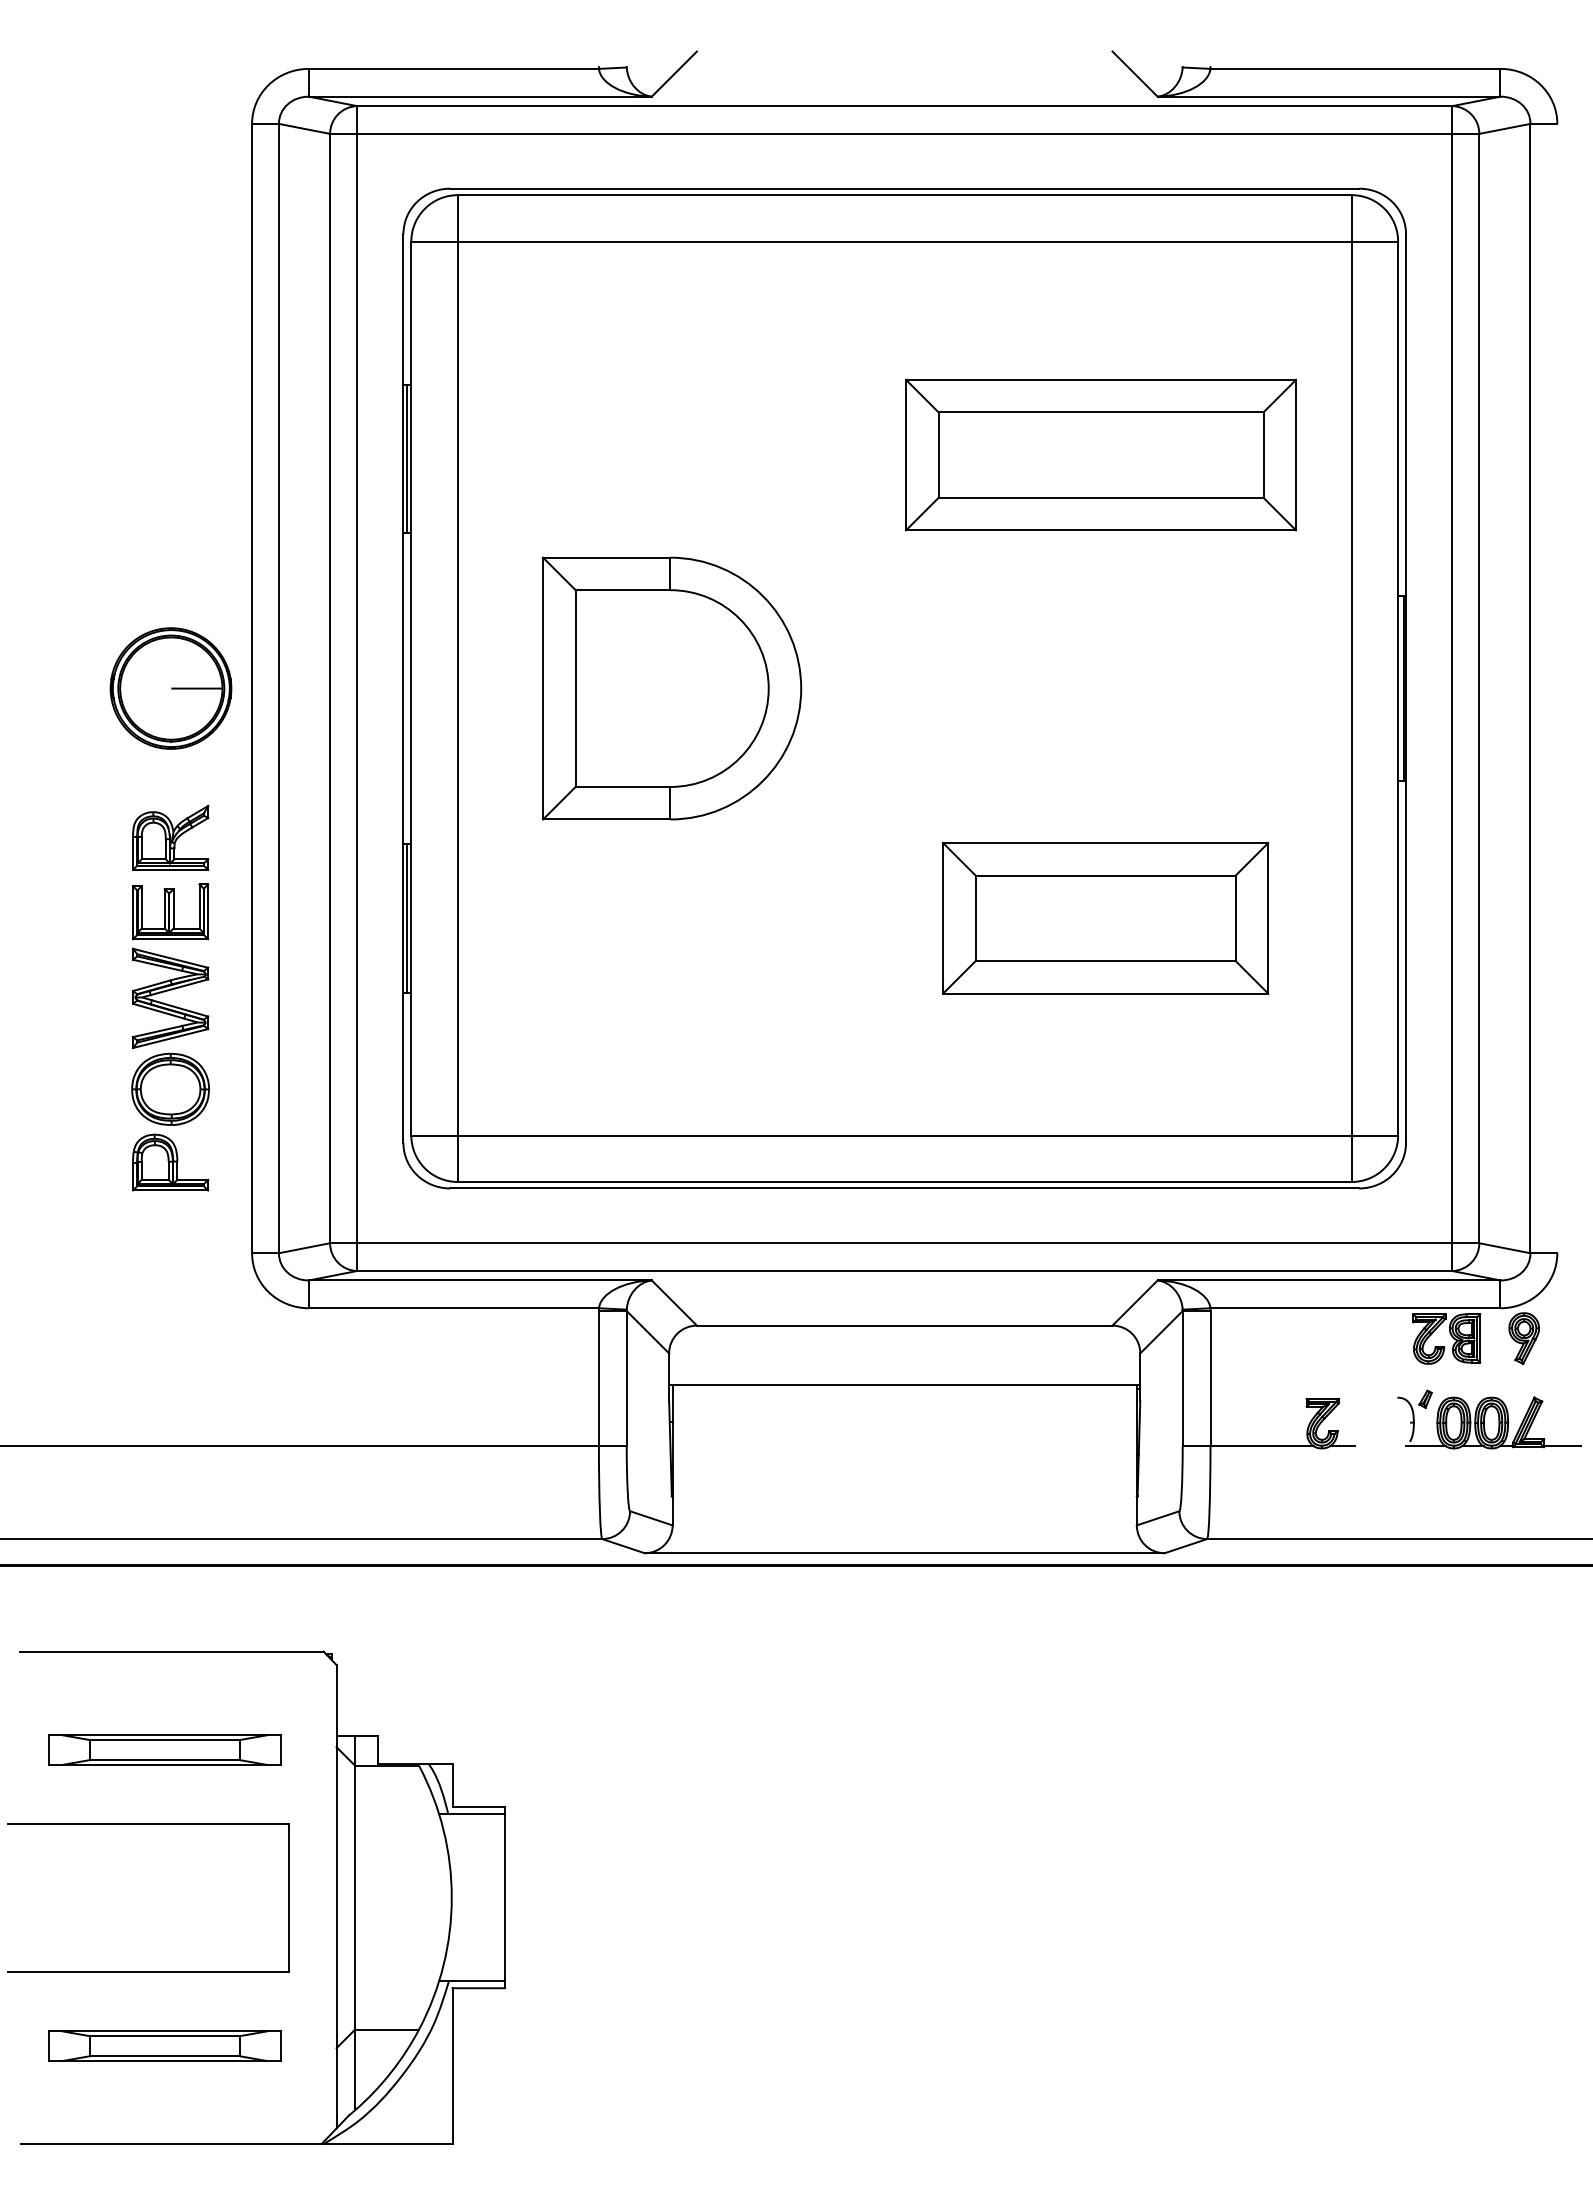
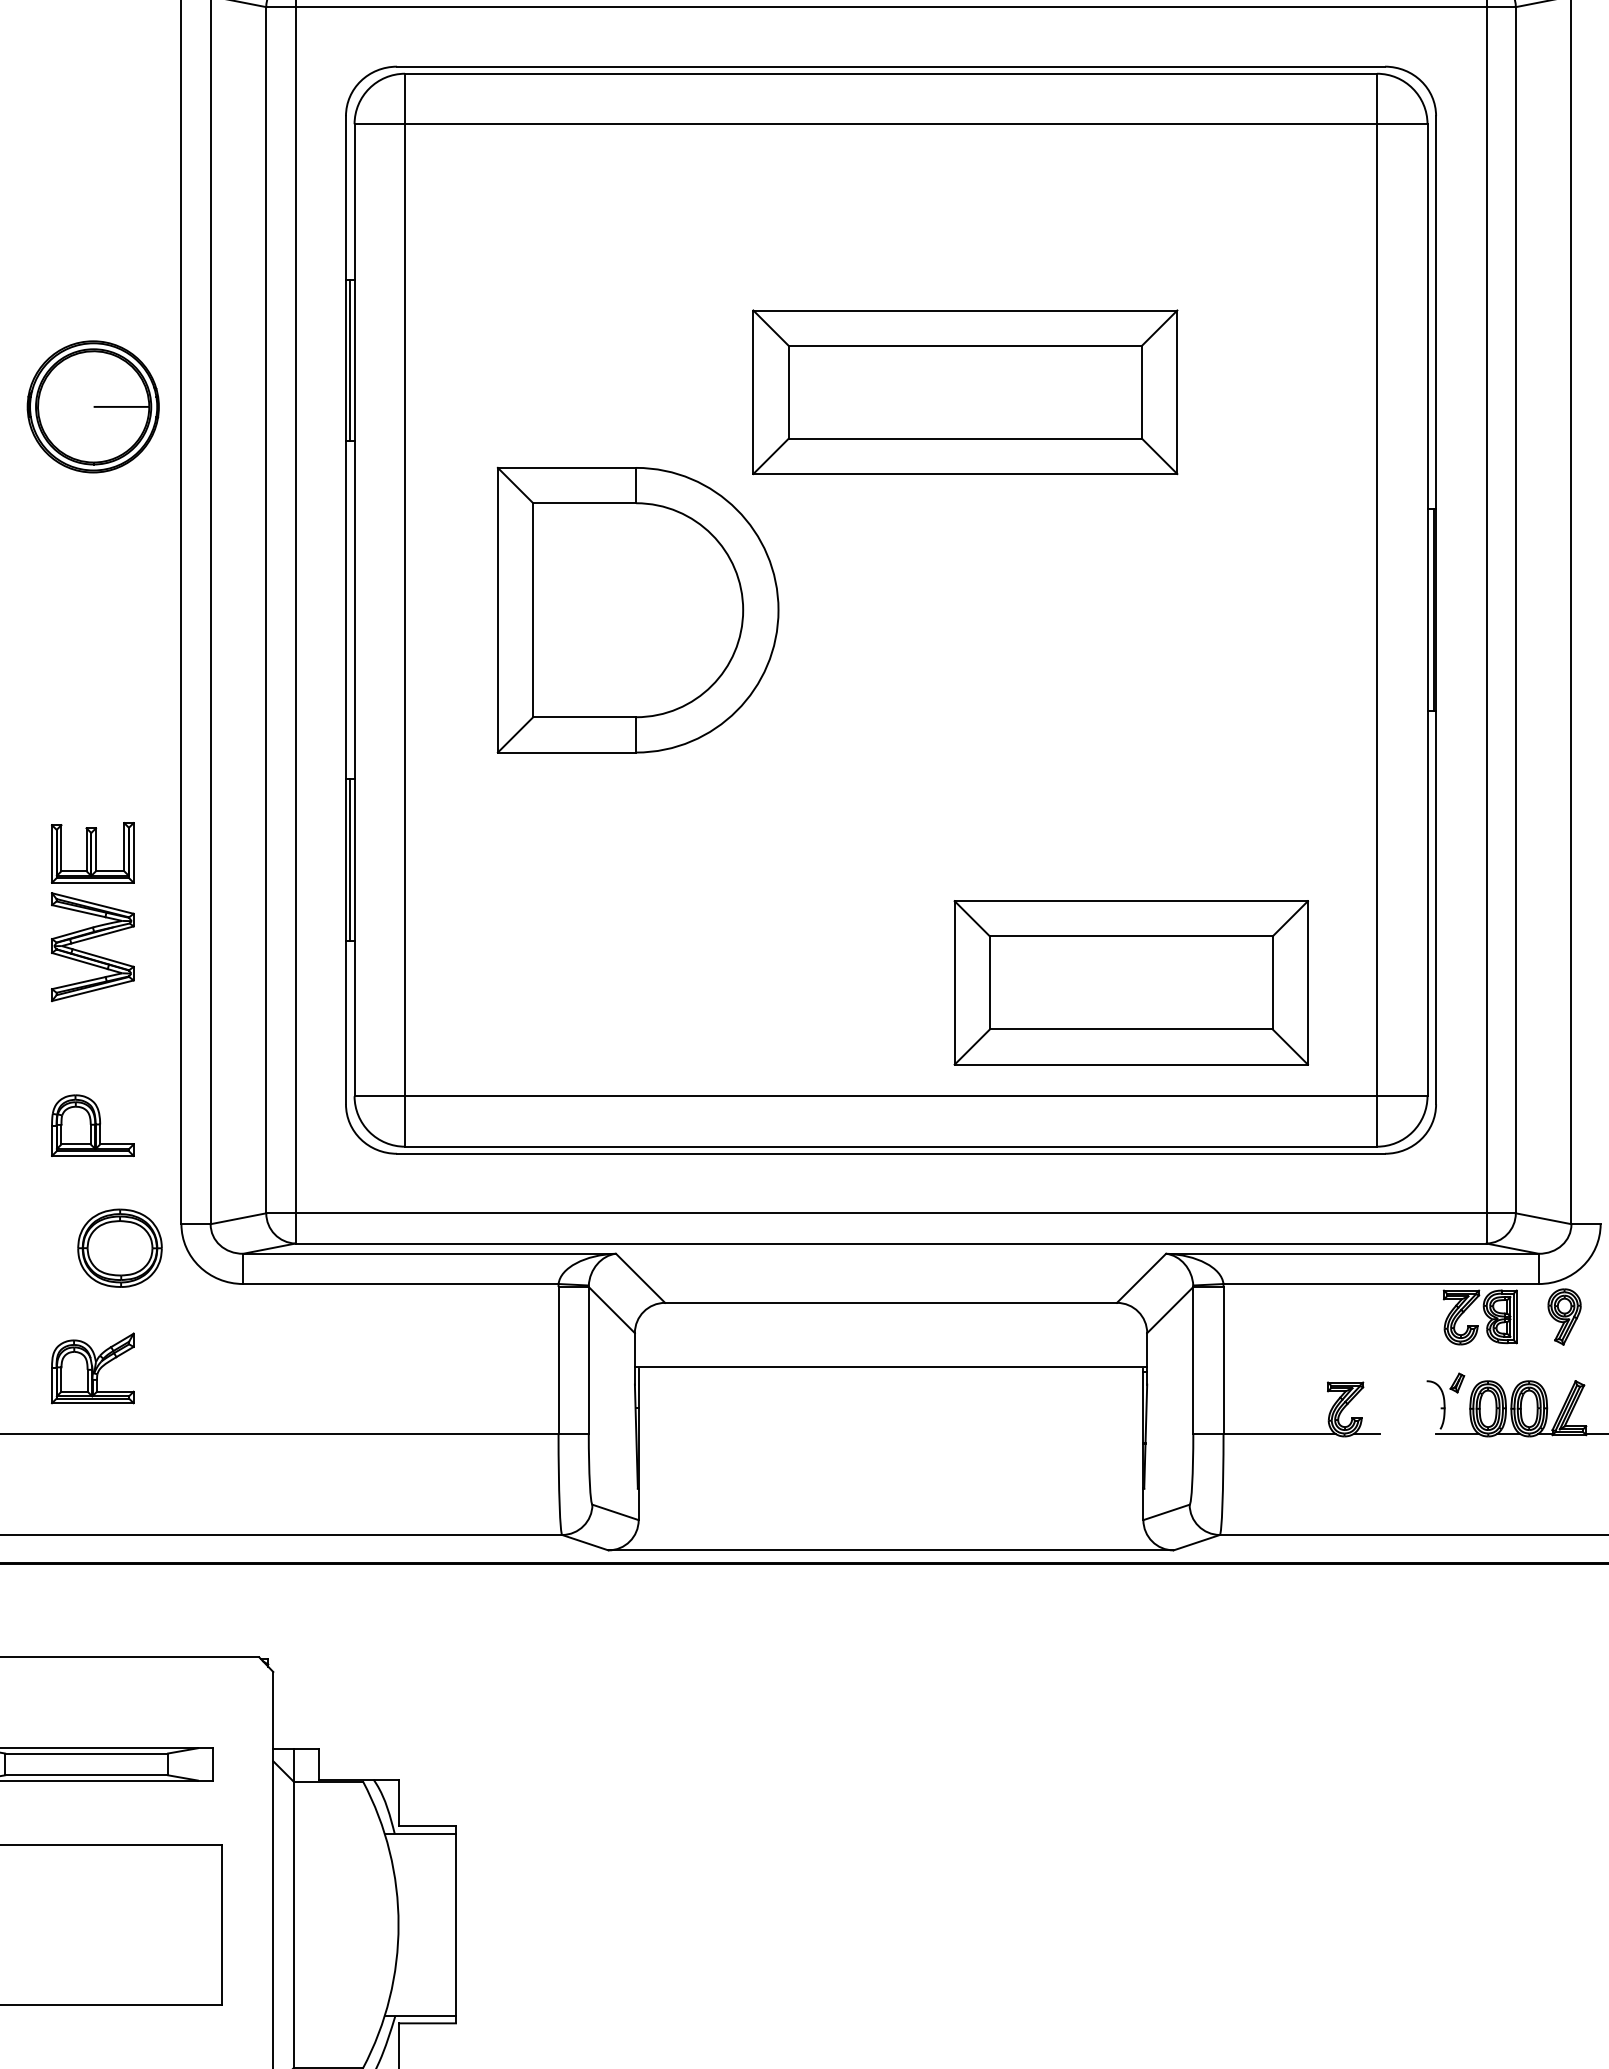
part: (1101, 454) -> (965, 391), moved
part: (170, 688) -> (92, 406), moved
part: (170, 837) -> (92, 1367), moved
part: (1105, 918) -> (1131, 983), moved
part: (170, 1088) -> (119, 1247), moved

